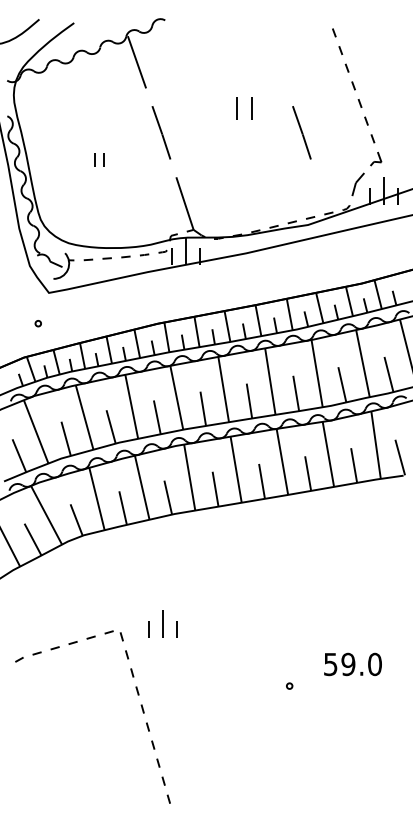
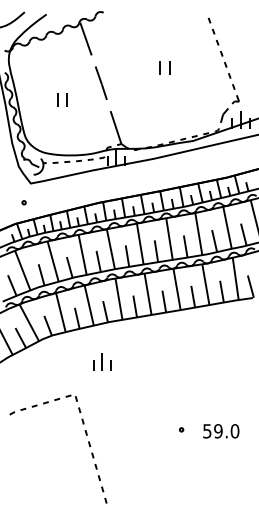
part: (243, 107) -> (164, 67), moved
line: (302, 131) -> (189, 82), removed
part: (99, 158) -> (62, 99), size x1.67
part: (163, 623) -> (102, 361), moved
text: (353, 664) -> (221, 431), moved

